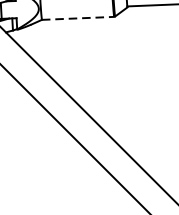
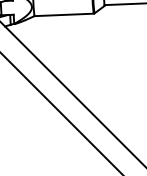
line: (78, 17) -> (64, 14), dashed -> solid

